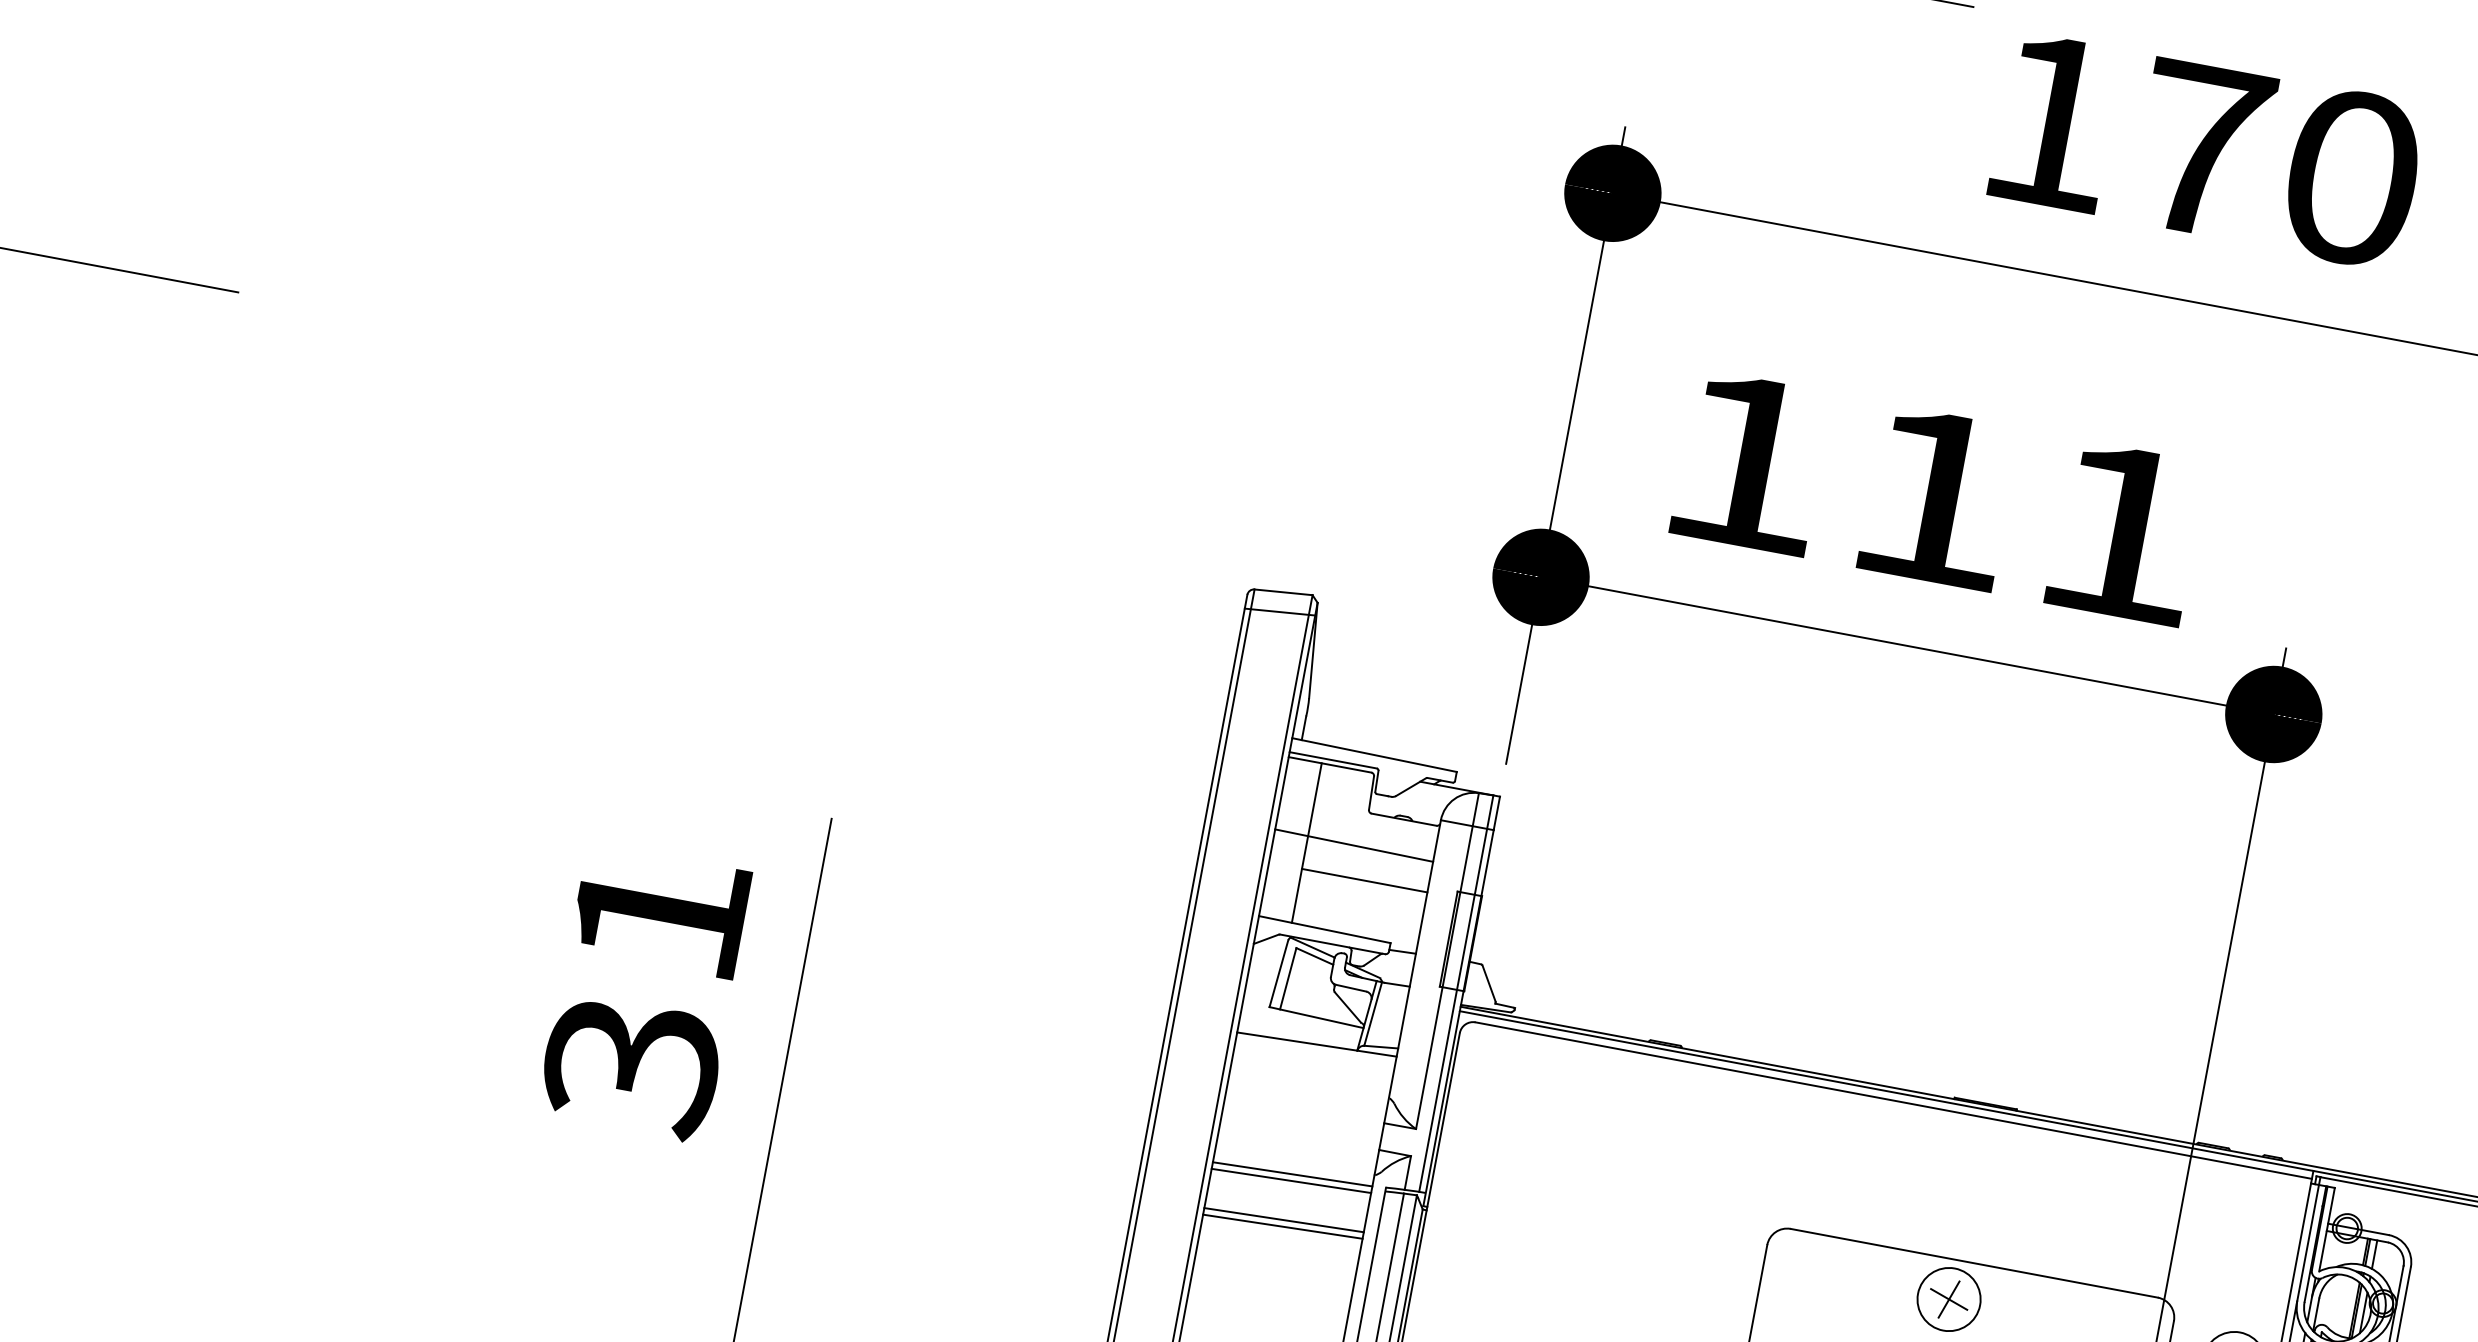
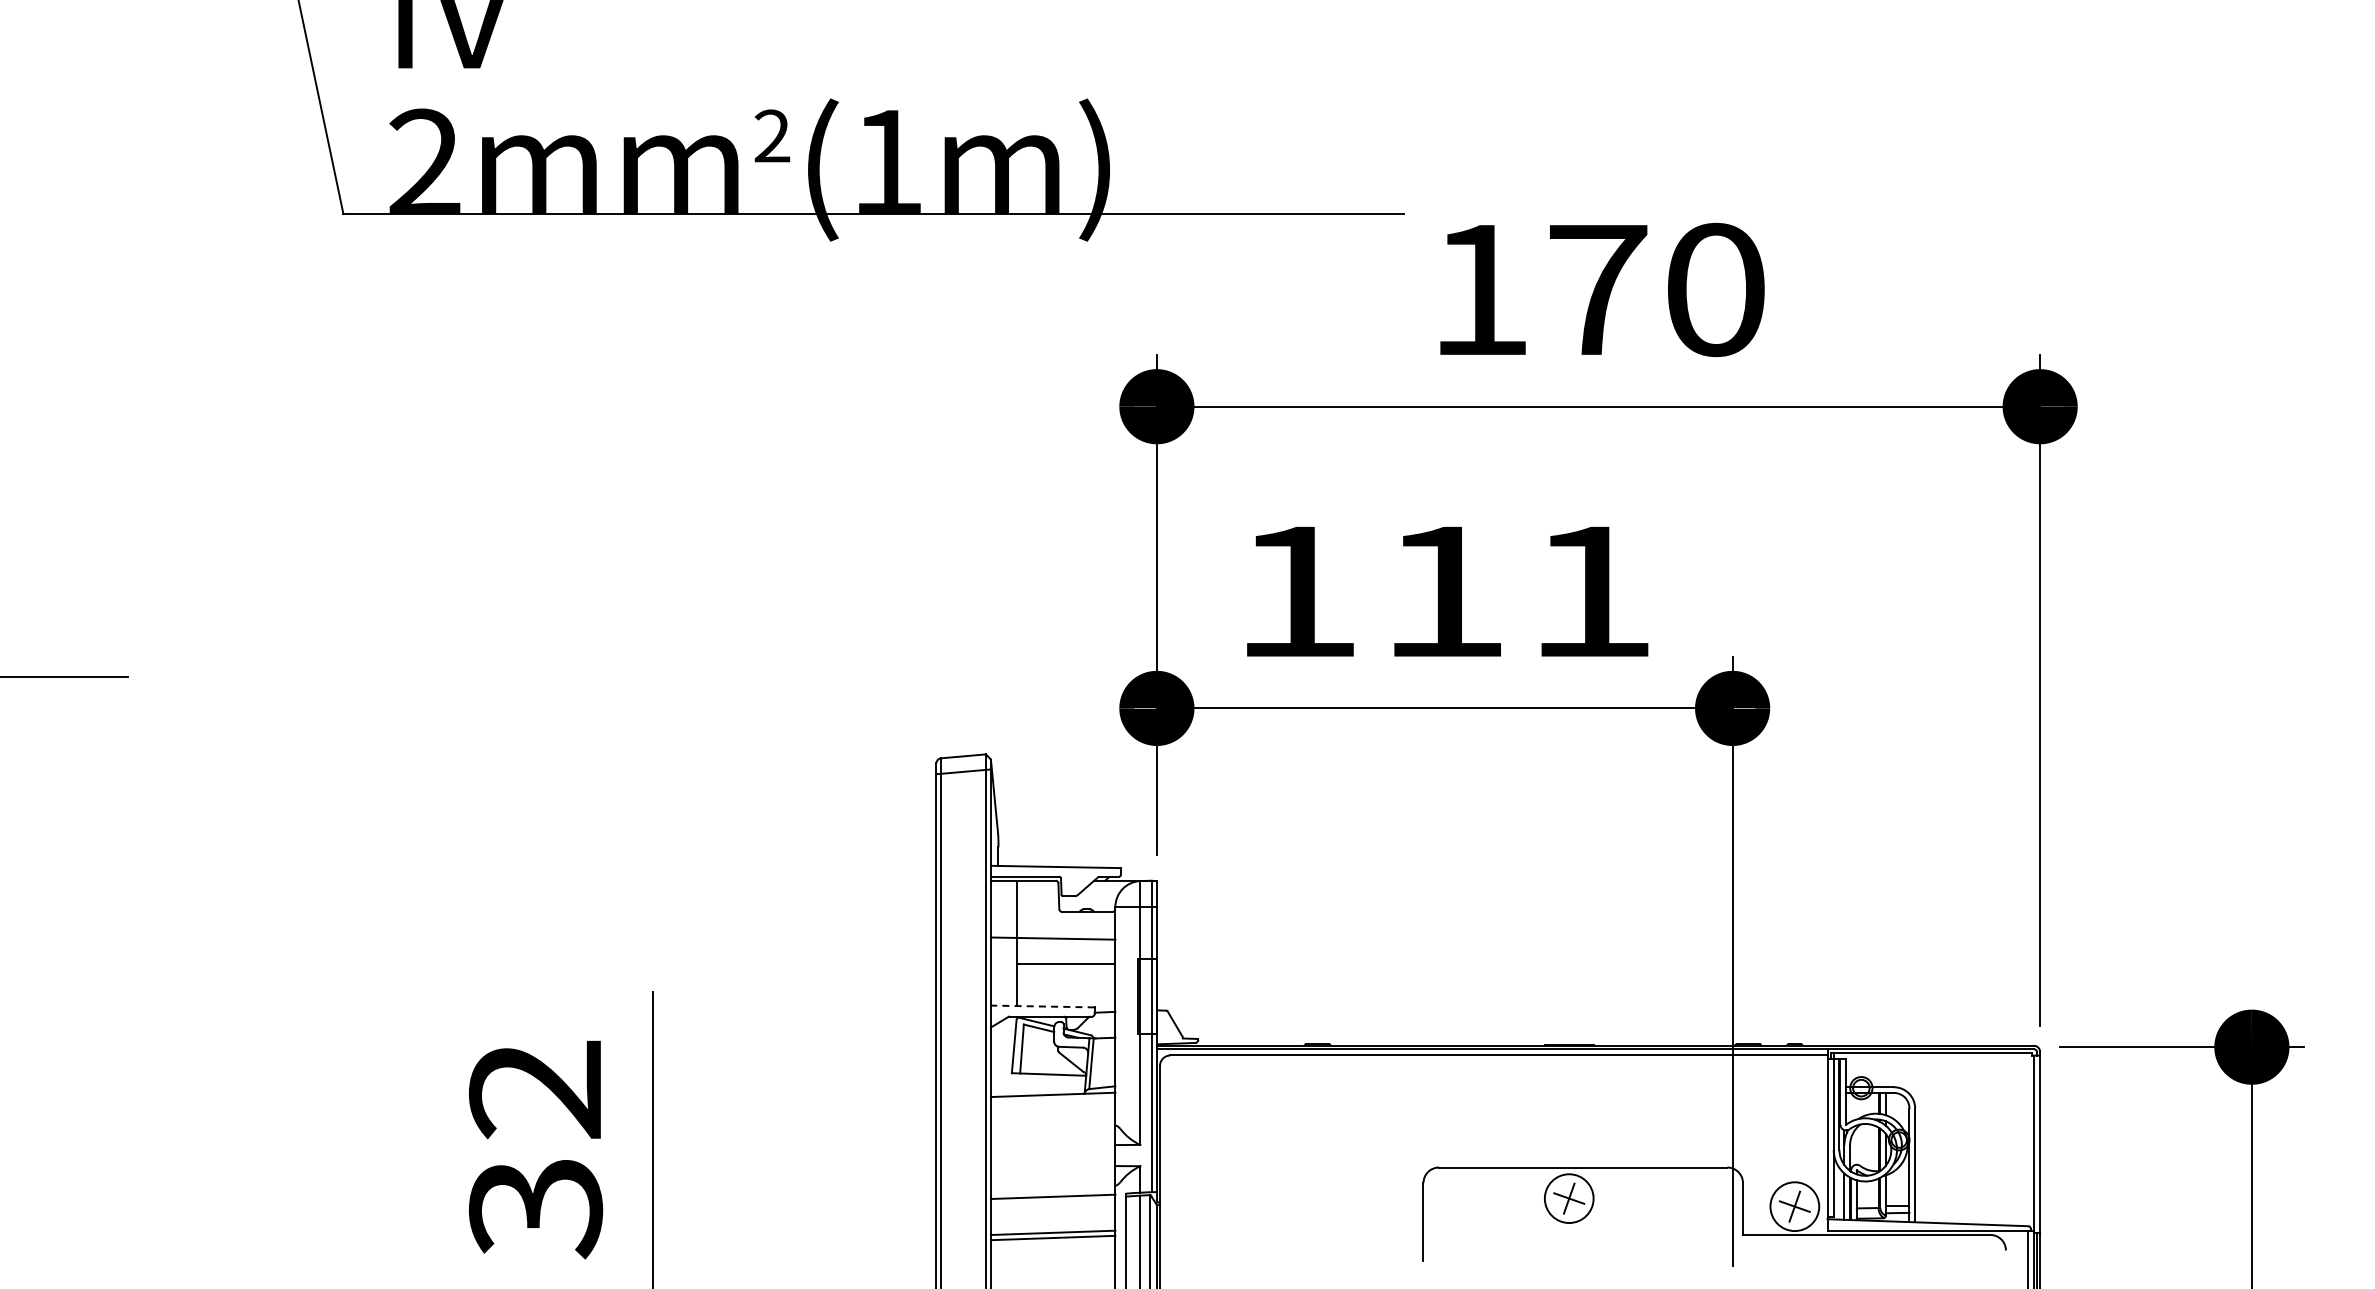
text: (658, 914) -> (534, 1089), 31 -> 32
line: (1324, 929) -> (1042, 1006), solid -> dashed
line: (1290, 1180) -> (1052, 1201), removed

